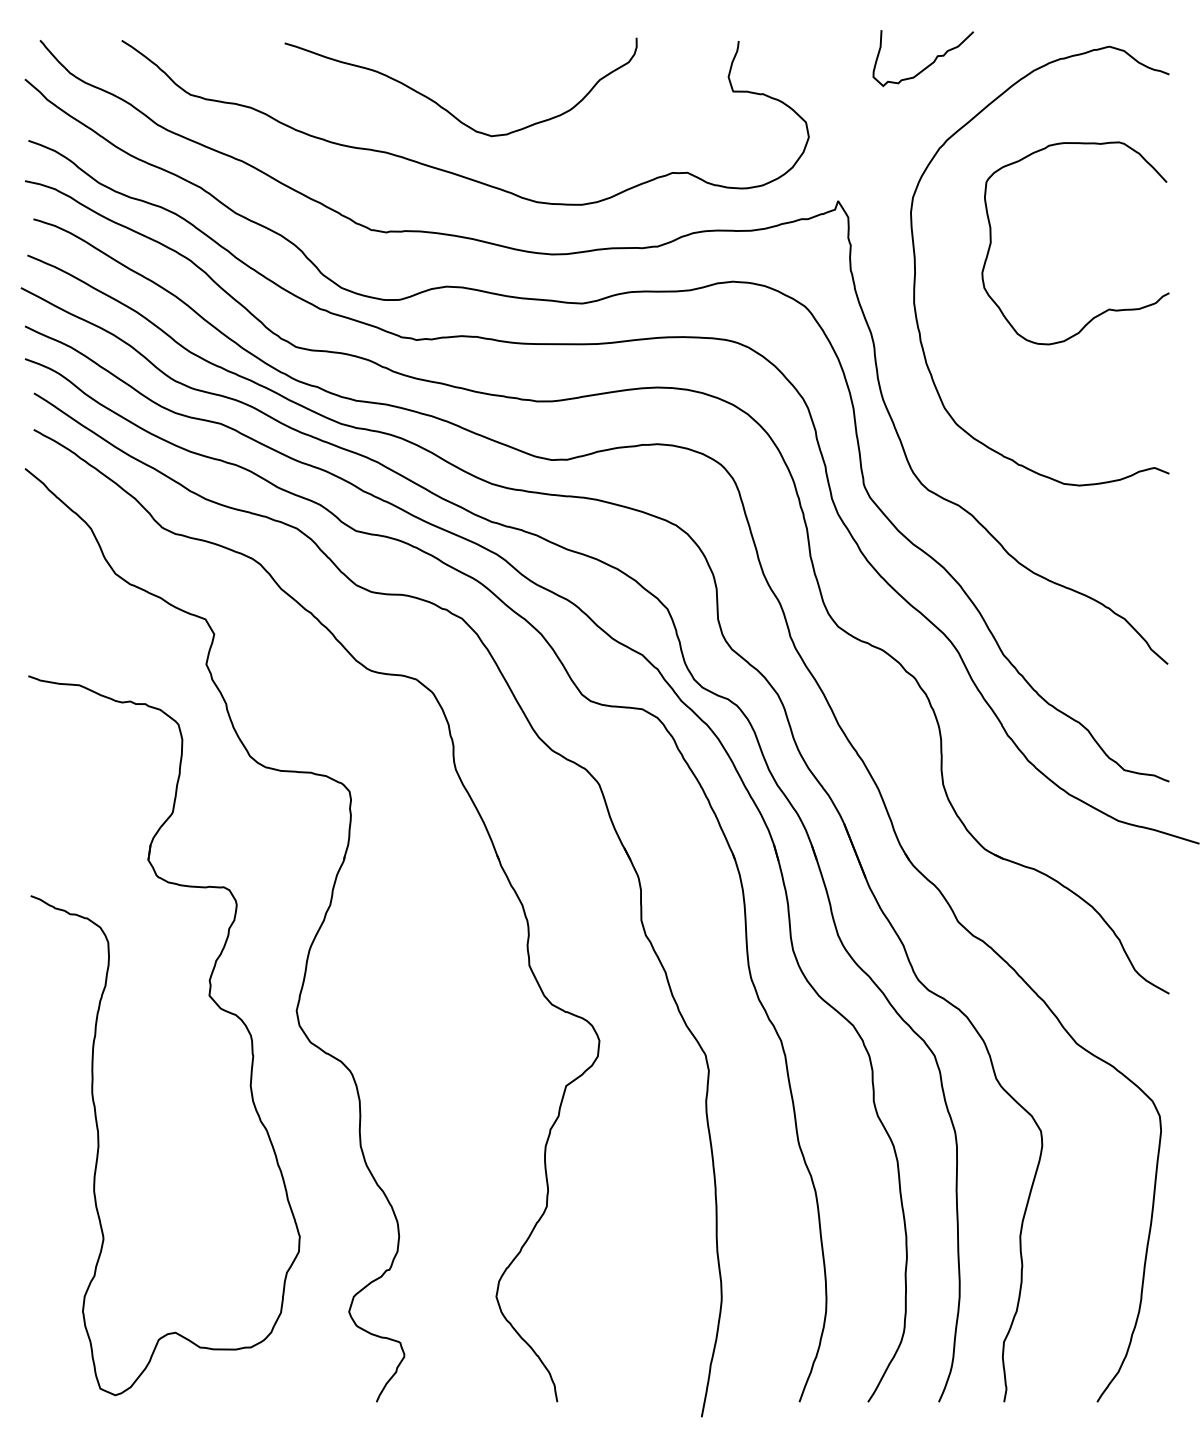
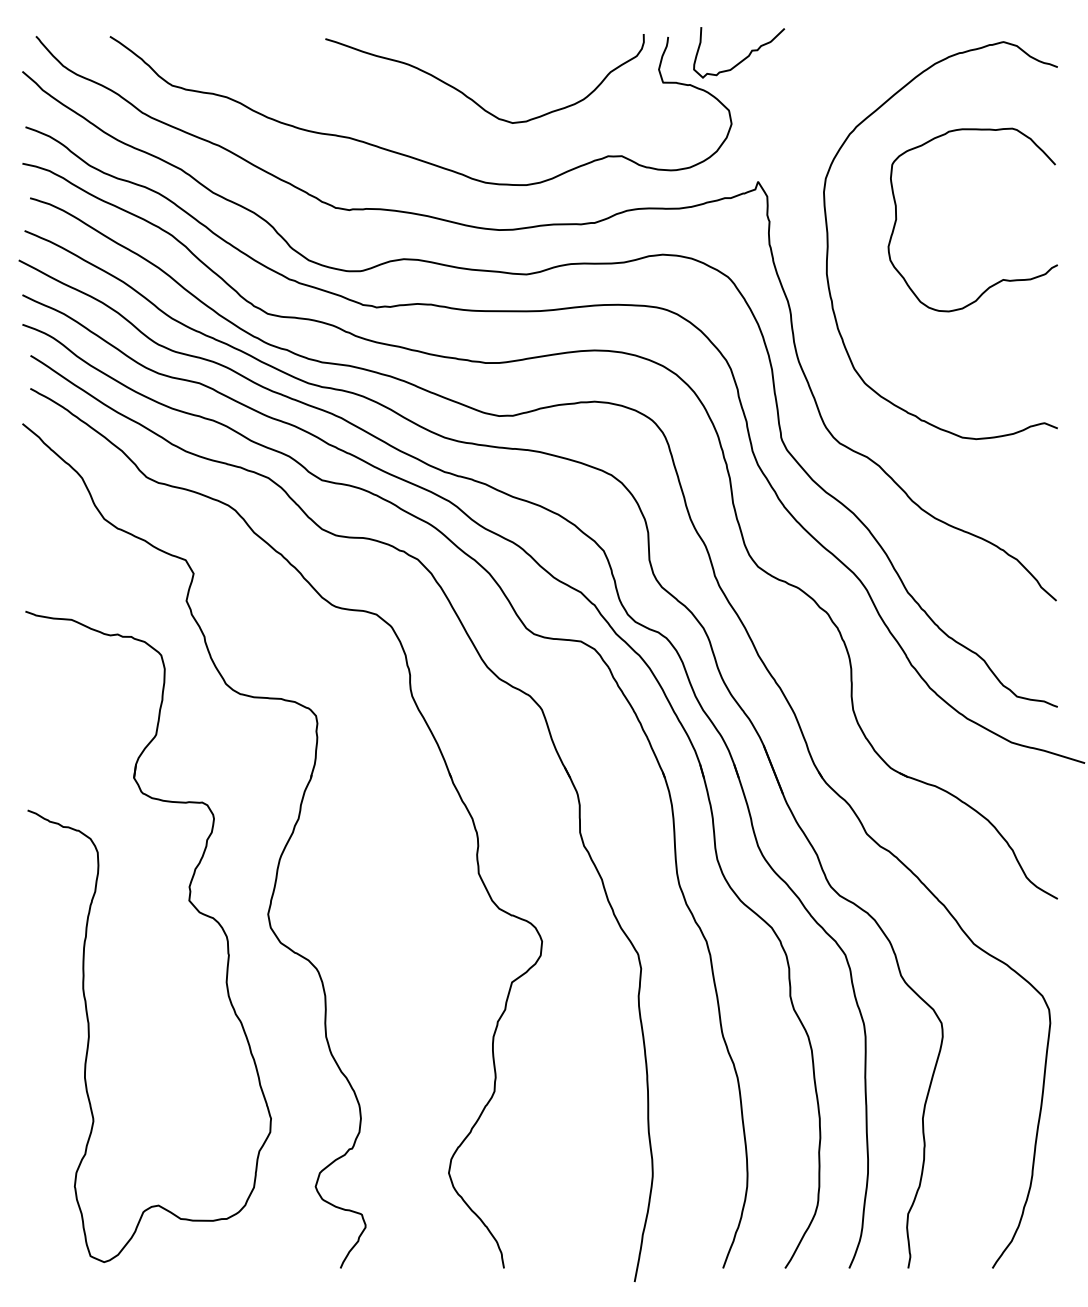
curve: (928, 64) -> (743, 58), moved
curve: (445, 107) -> (470, 97), moved

